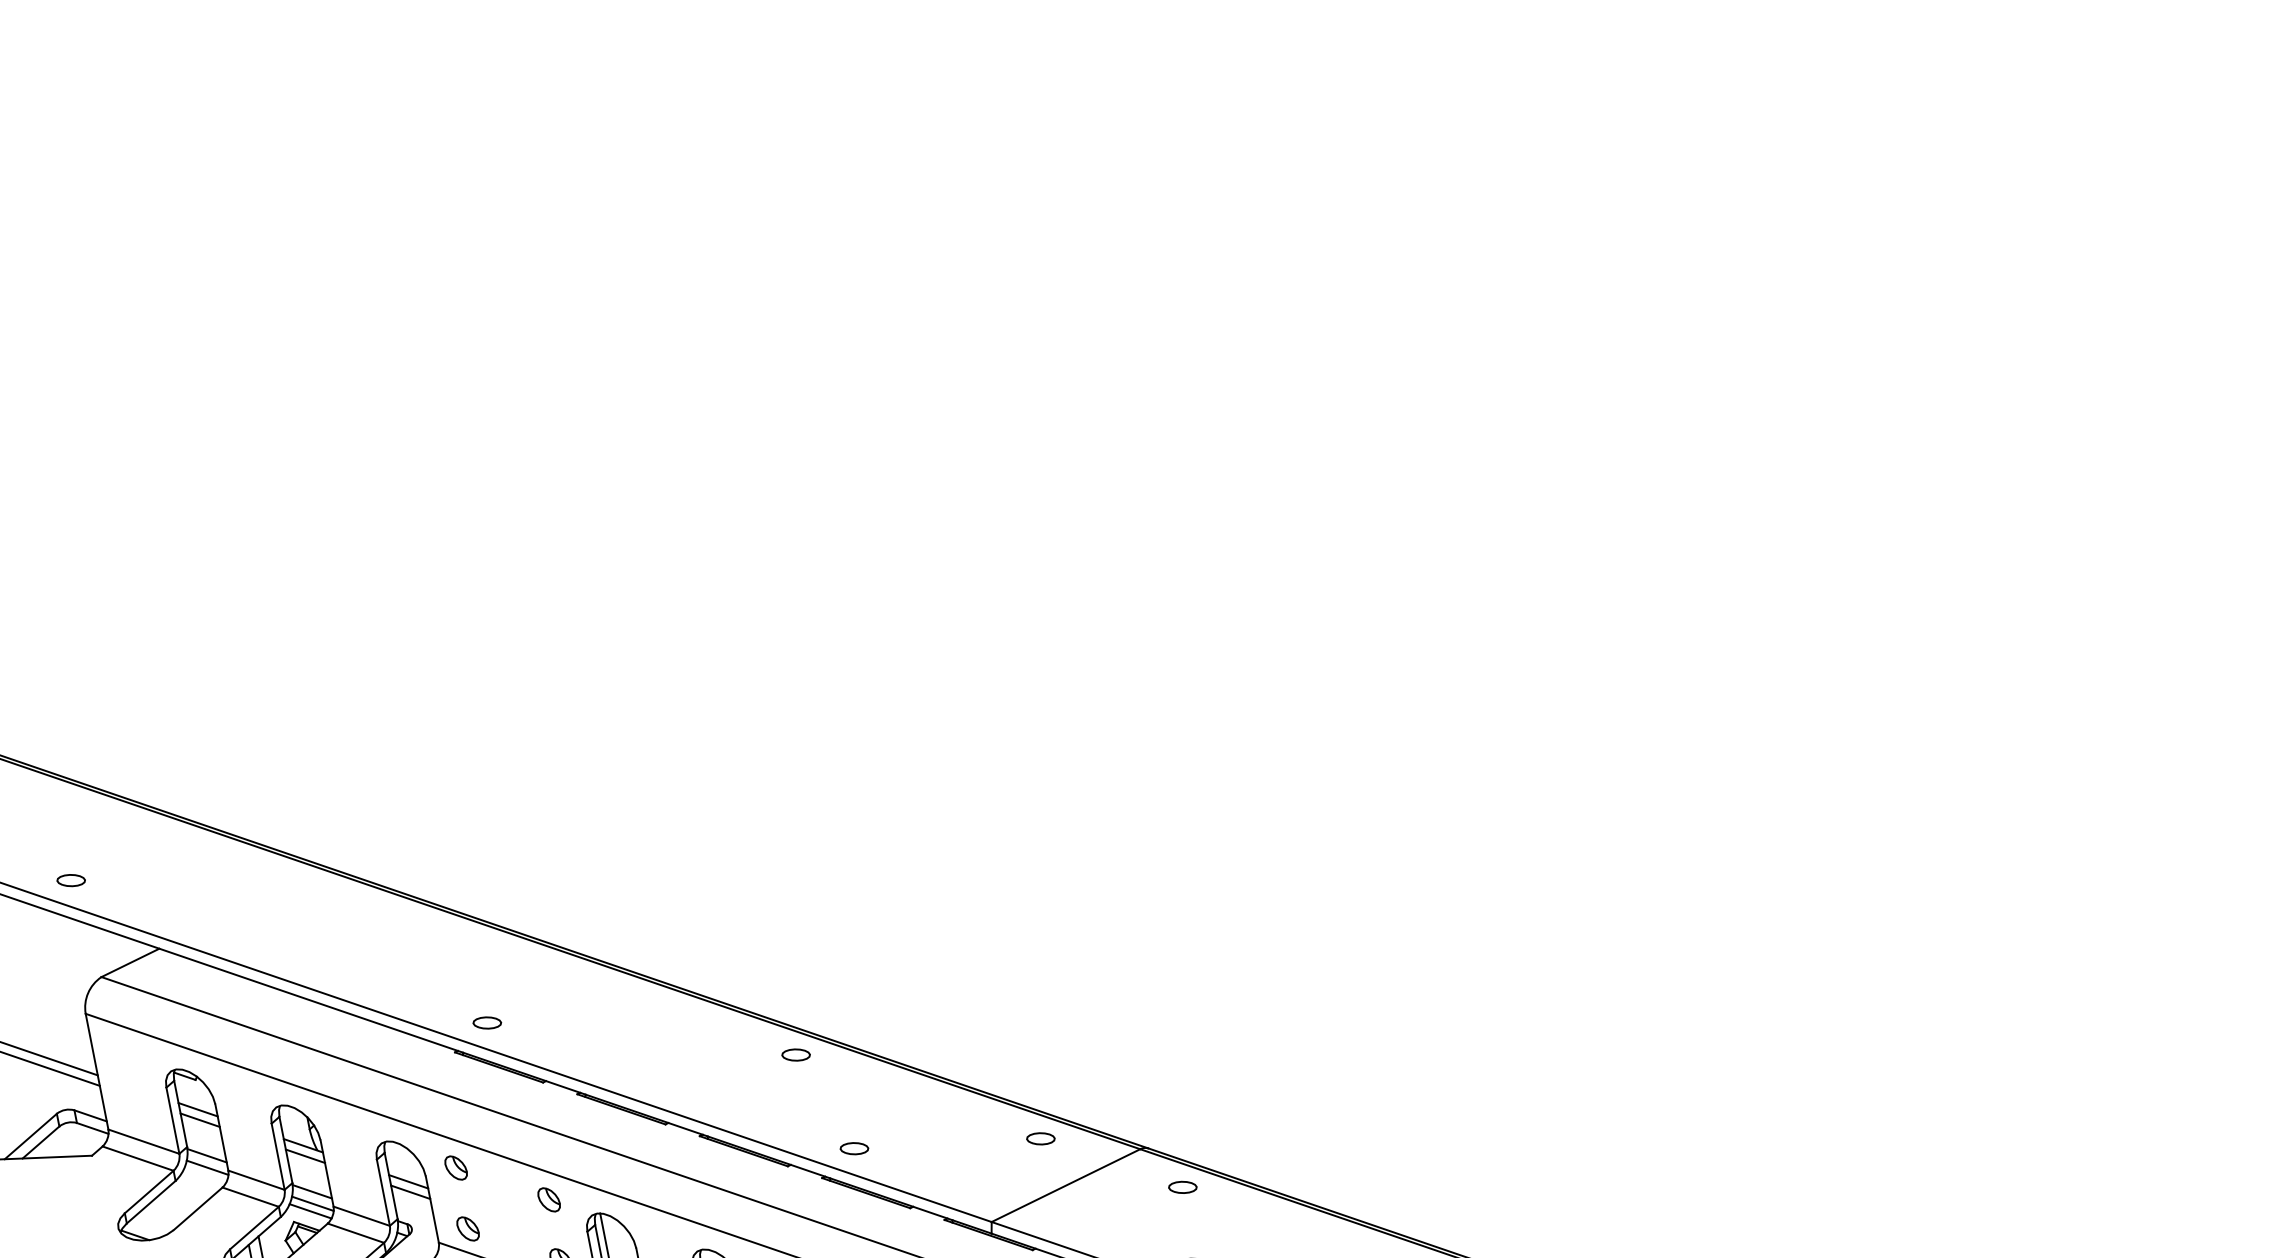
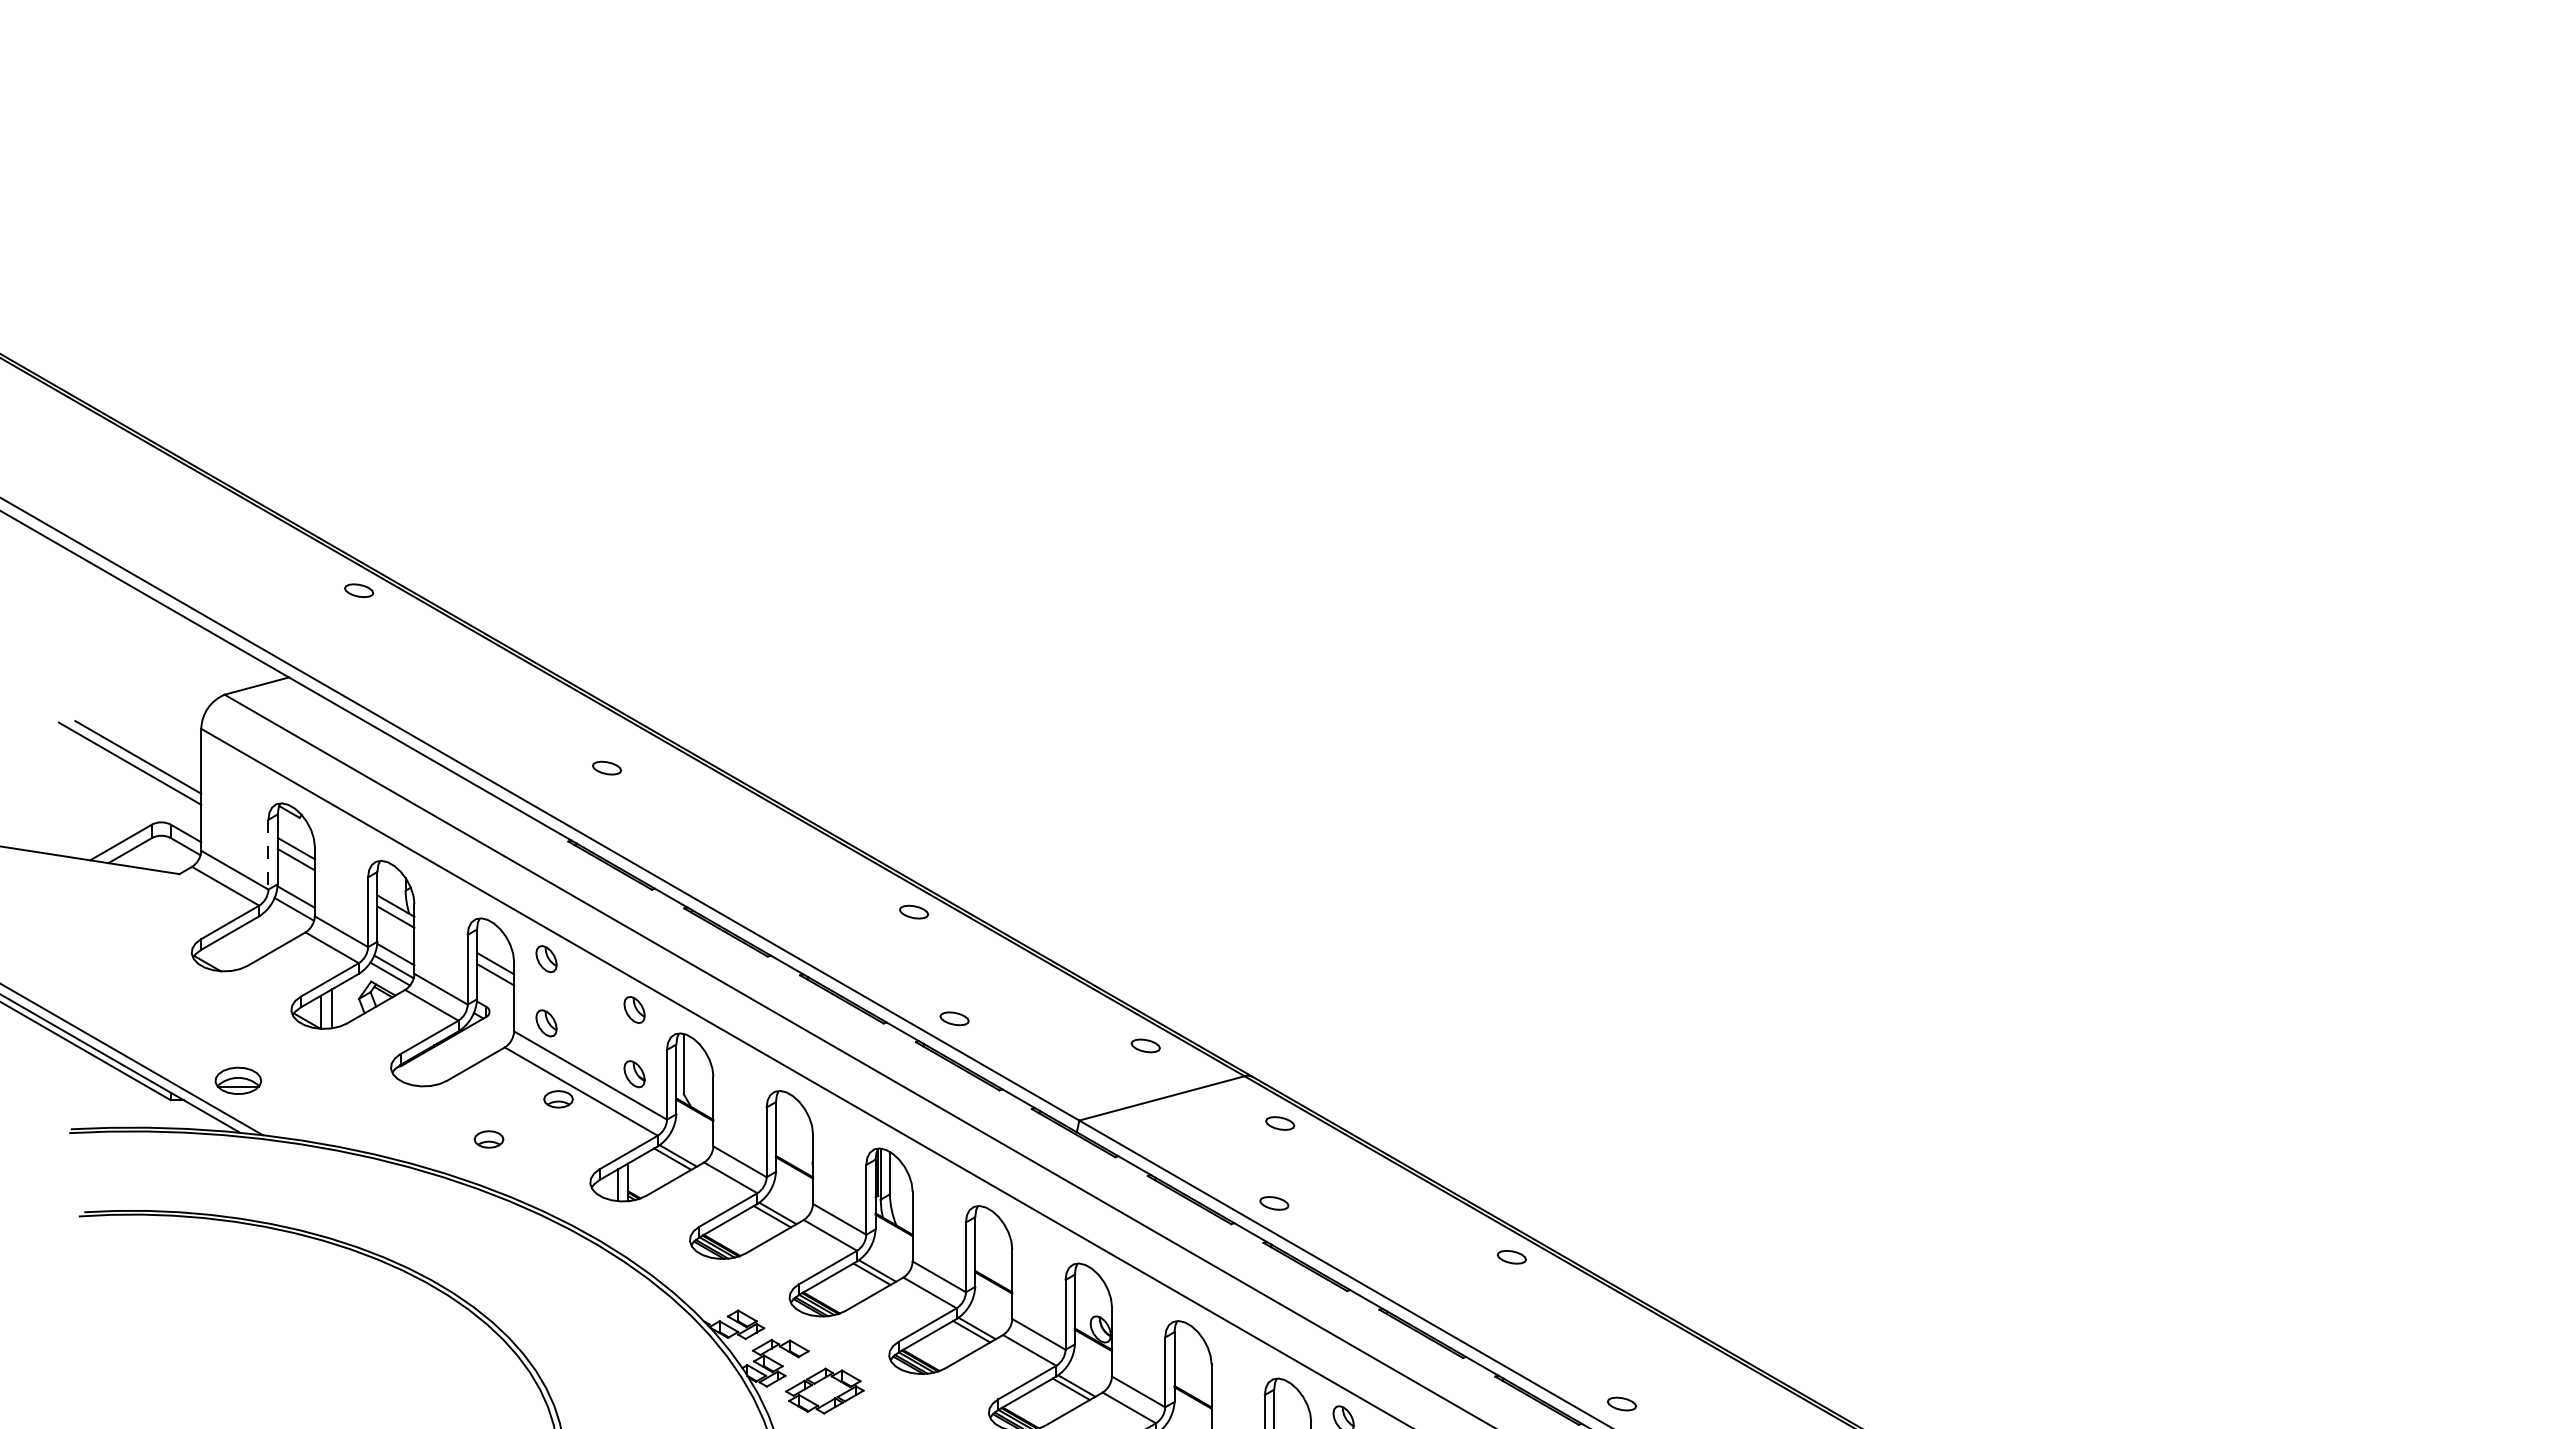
part: (71, 880) -> (359, 590), moved
part: (487, 1022) -> (607, 767), moved
line: (172, 1120) -> (268, 854), solid -> dashed

